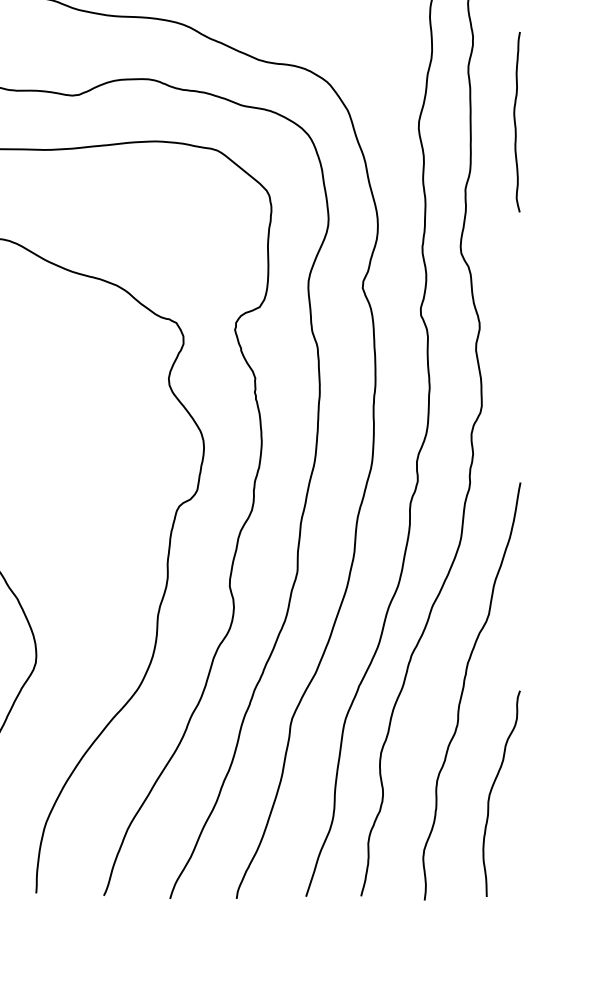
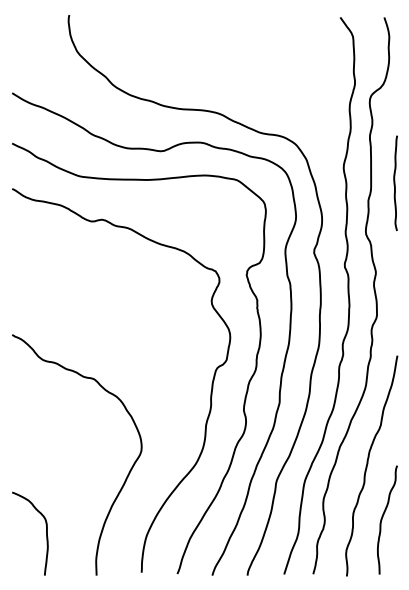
curve: (516, 120) -> (395, 182), moved

